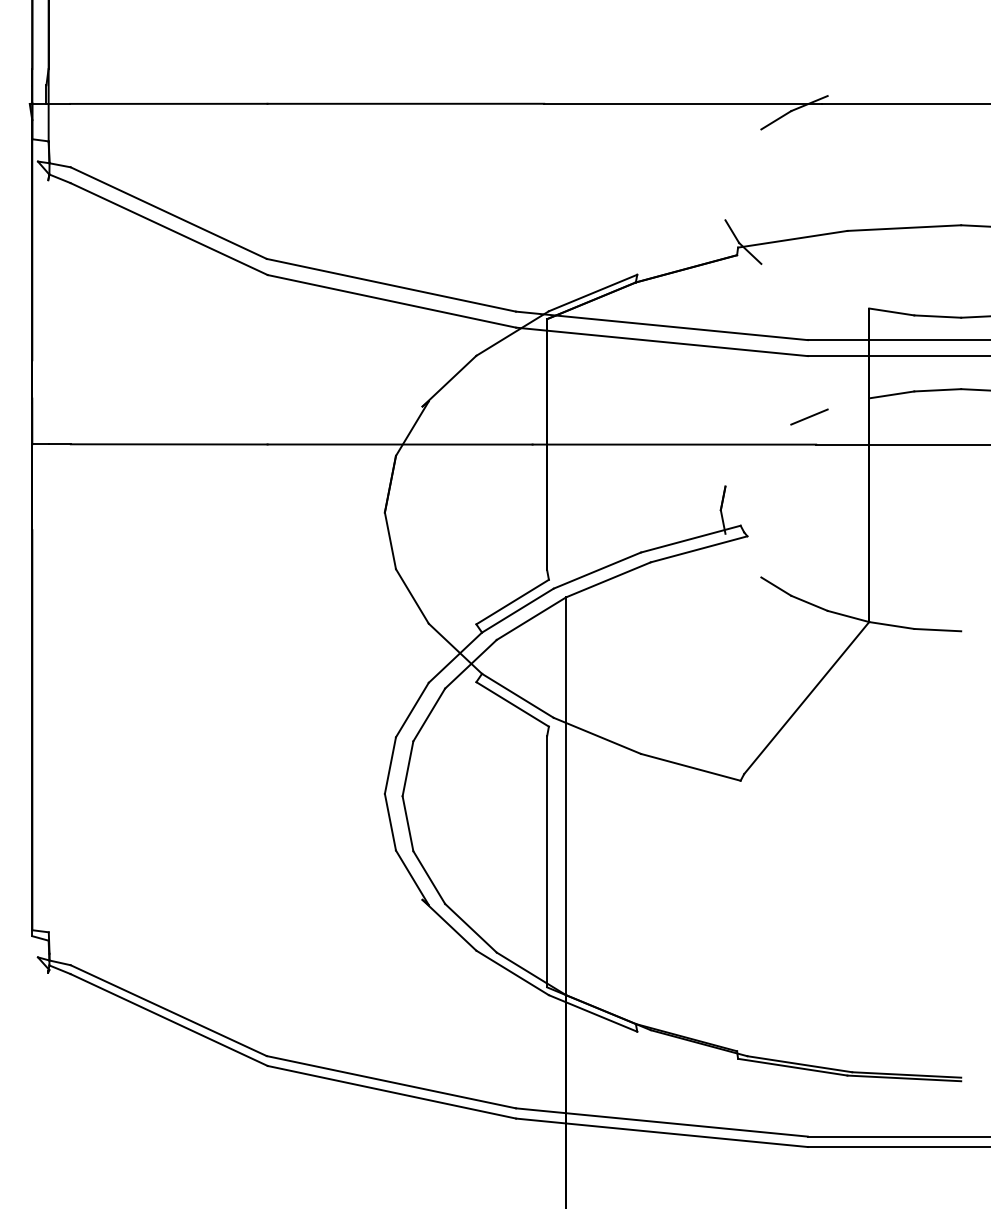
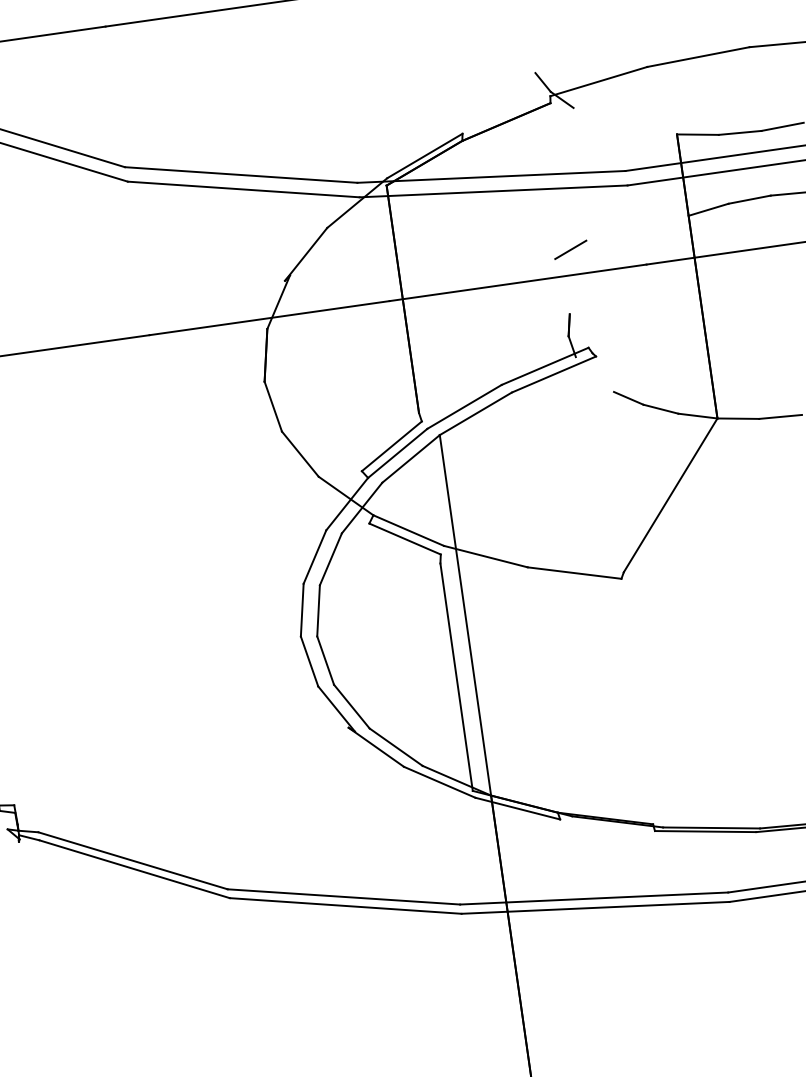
line: (809, 416) -> (570, 249), moved

